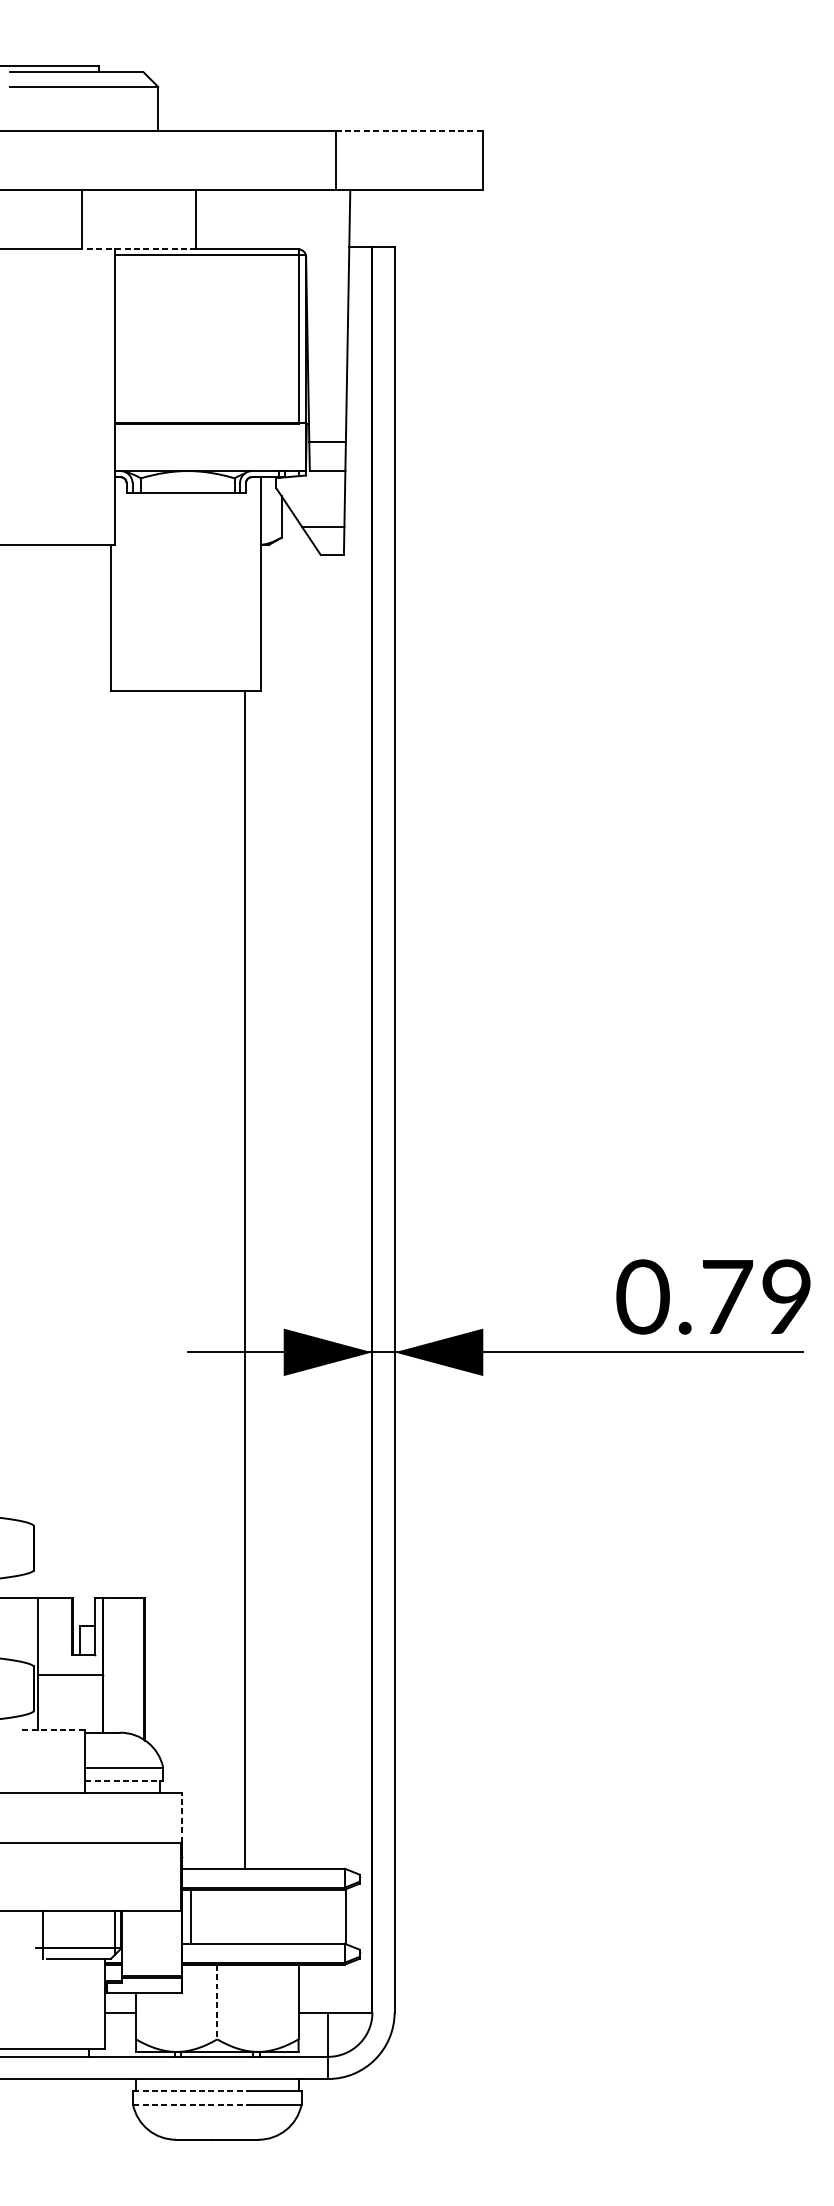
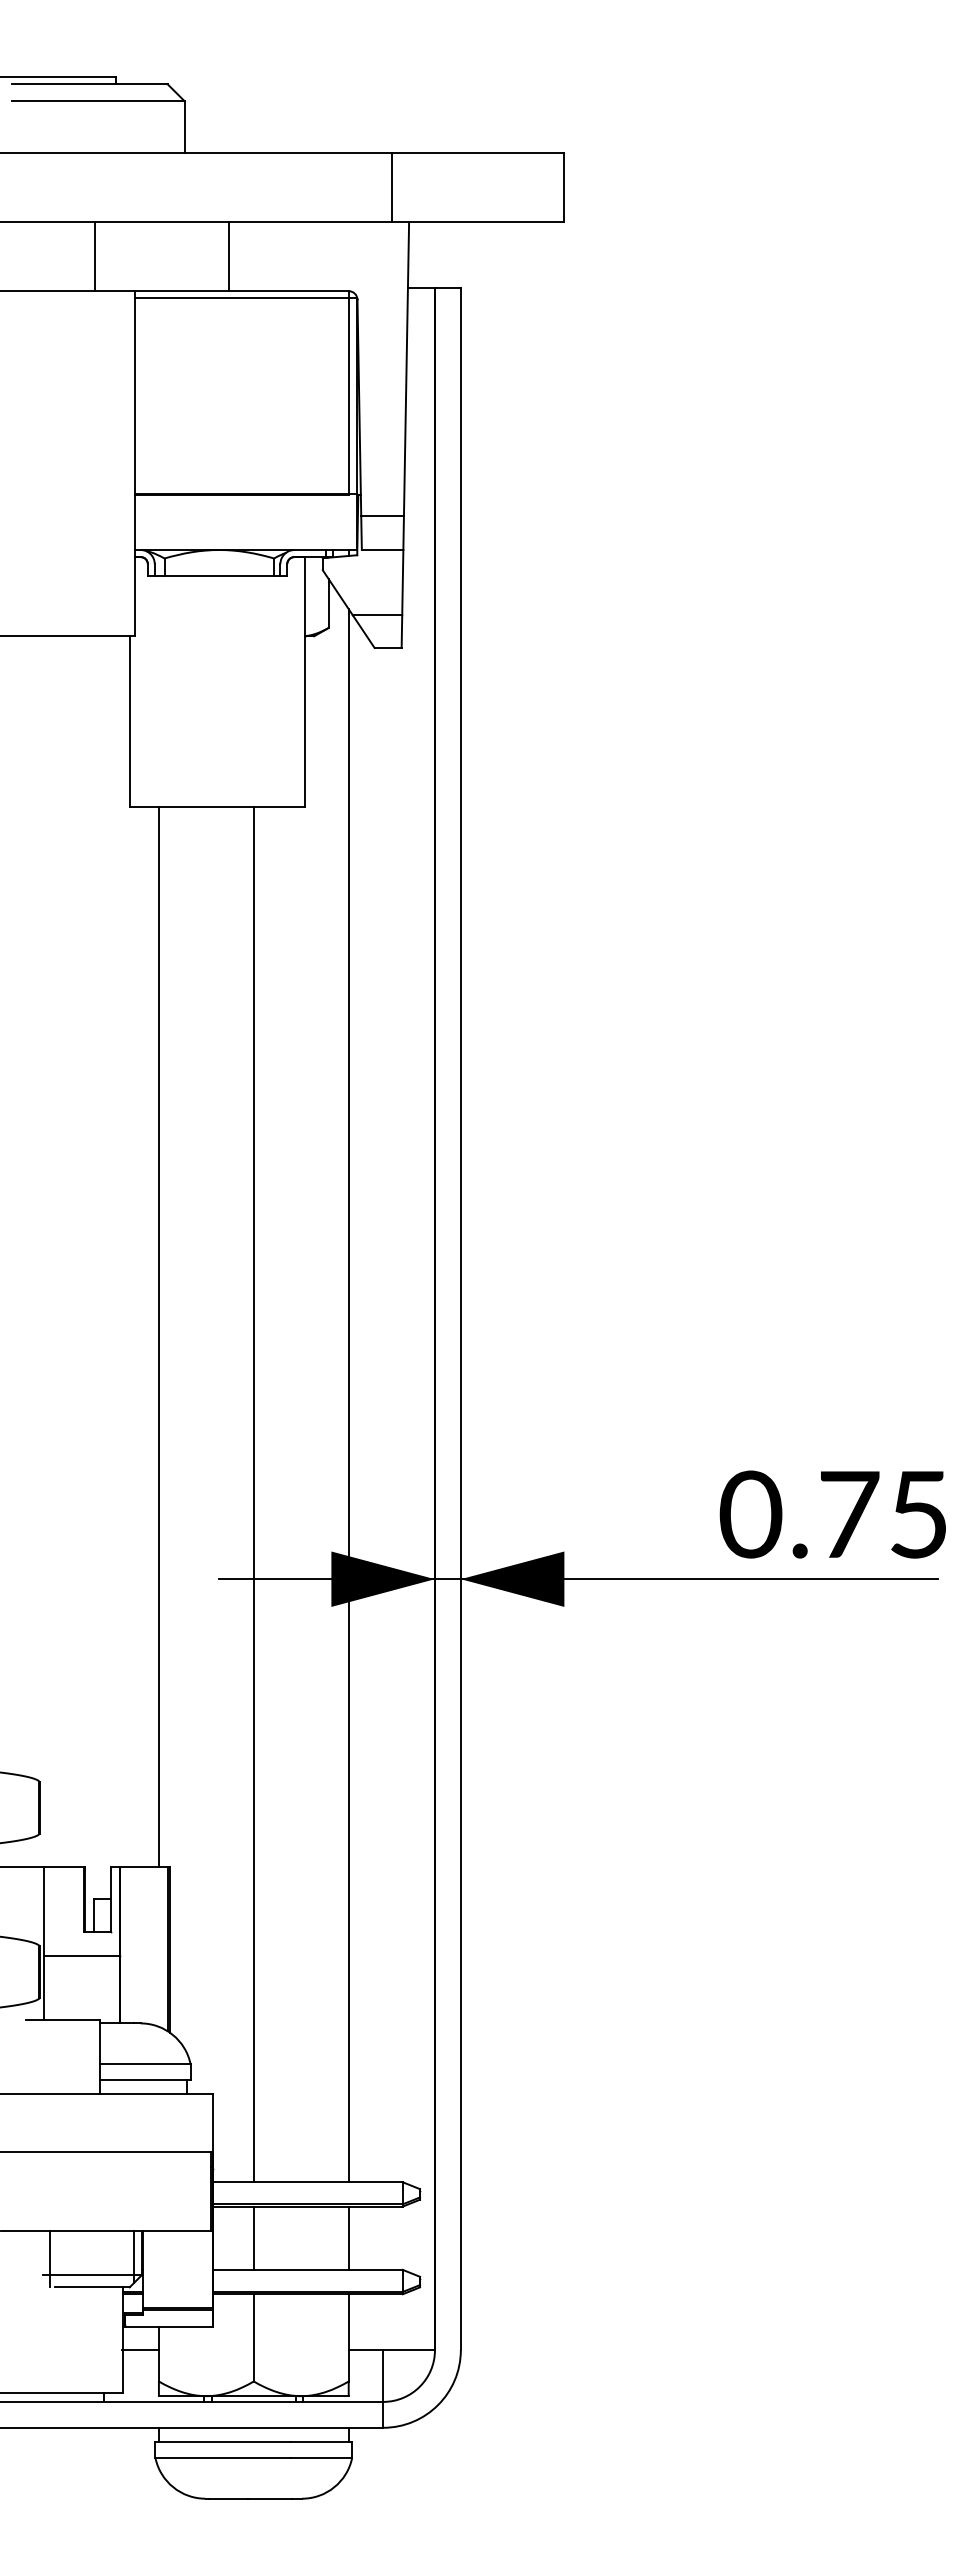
line: (409, 131) -> (478, 153), dashed -> solid
line: (138, 249) -> (161, 291), dashed -> solid
line: (135, 1144) -> (158, 1336), added
line: (298, 1195) -> (348, 1395), added
line: (244, 1279) -> (253, 1494), moved
text: (786, 1296) -> (918, 1514), 0.79 -> 0.75
line: (53, 1729) -> (62, 2019), dashed -> solid
line: (124, 1781) -> (145, 2080), dashed -> solid
line: (182, 1818) -> (213, 2123), dashed -> solid
line: (190, 1916) -> (253, 2237), moved
line: (345, 1916) -> (348, 2237), moved
line: (217, 2001) -> (253, 2337), dashed -> solid
line: (191, 2090) -> (223, 2441), dashed -> solid
line: (191, 2105) -> (223, 2458), dashed -> solid

